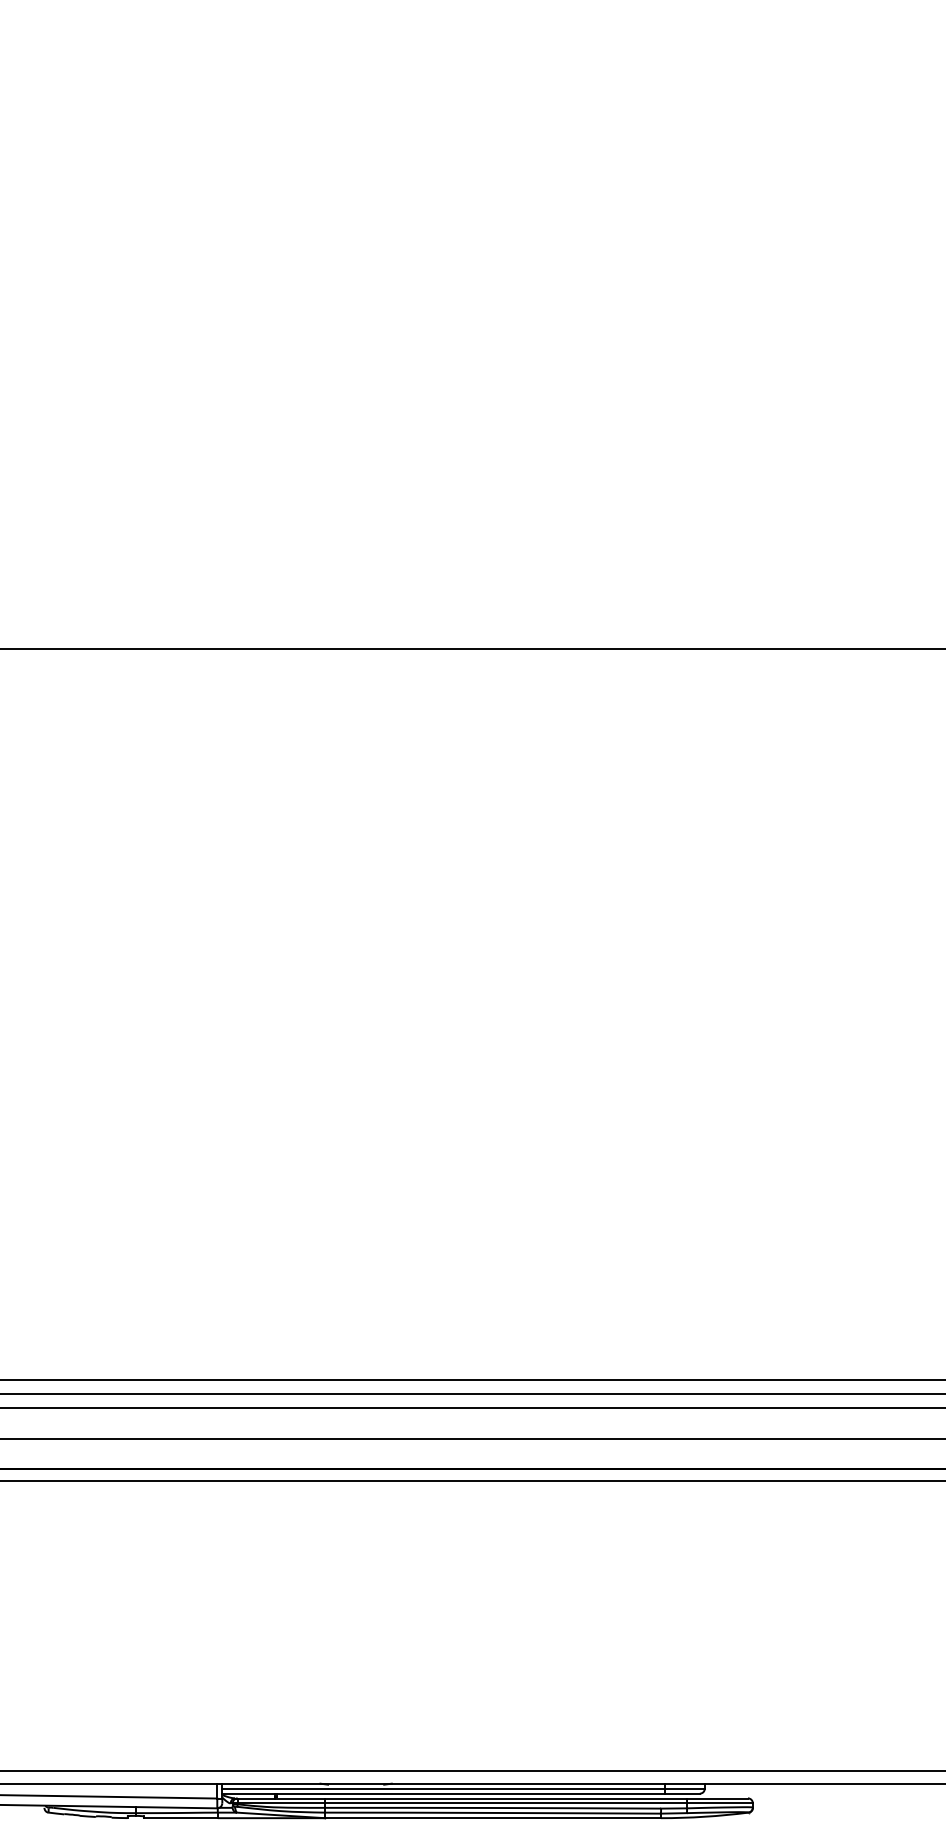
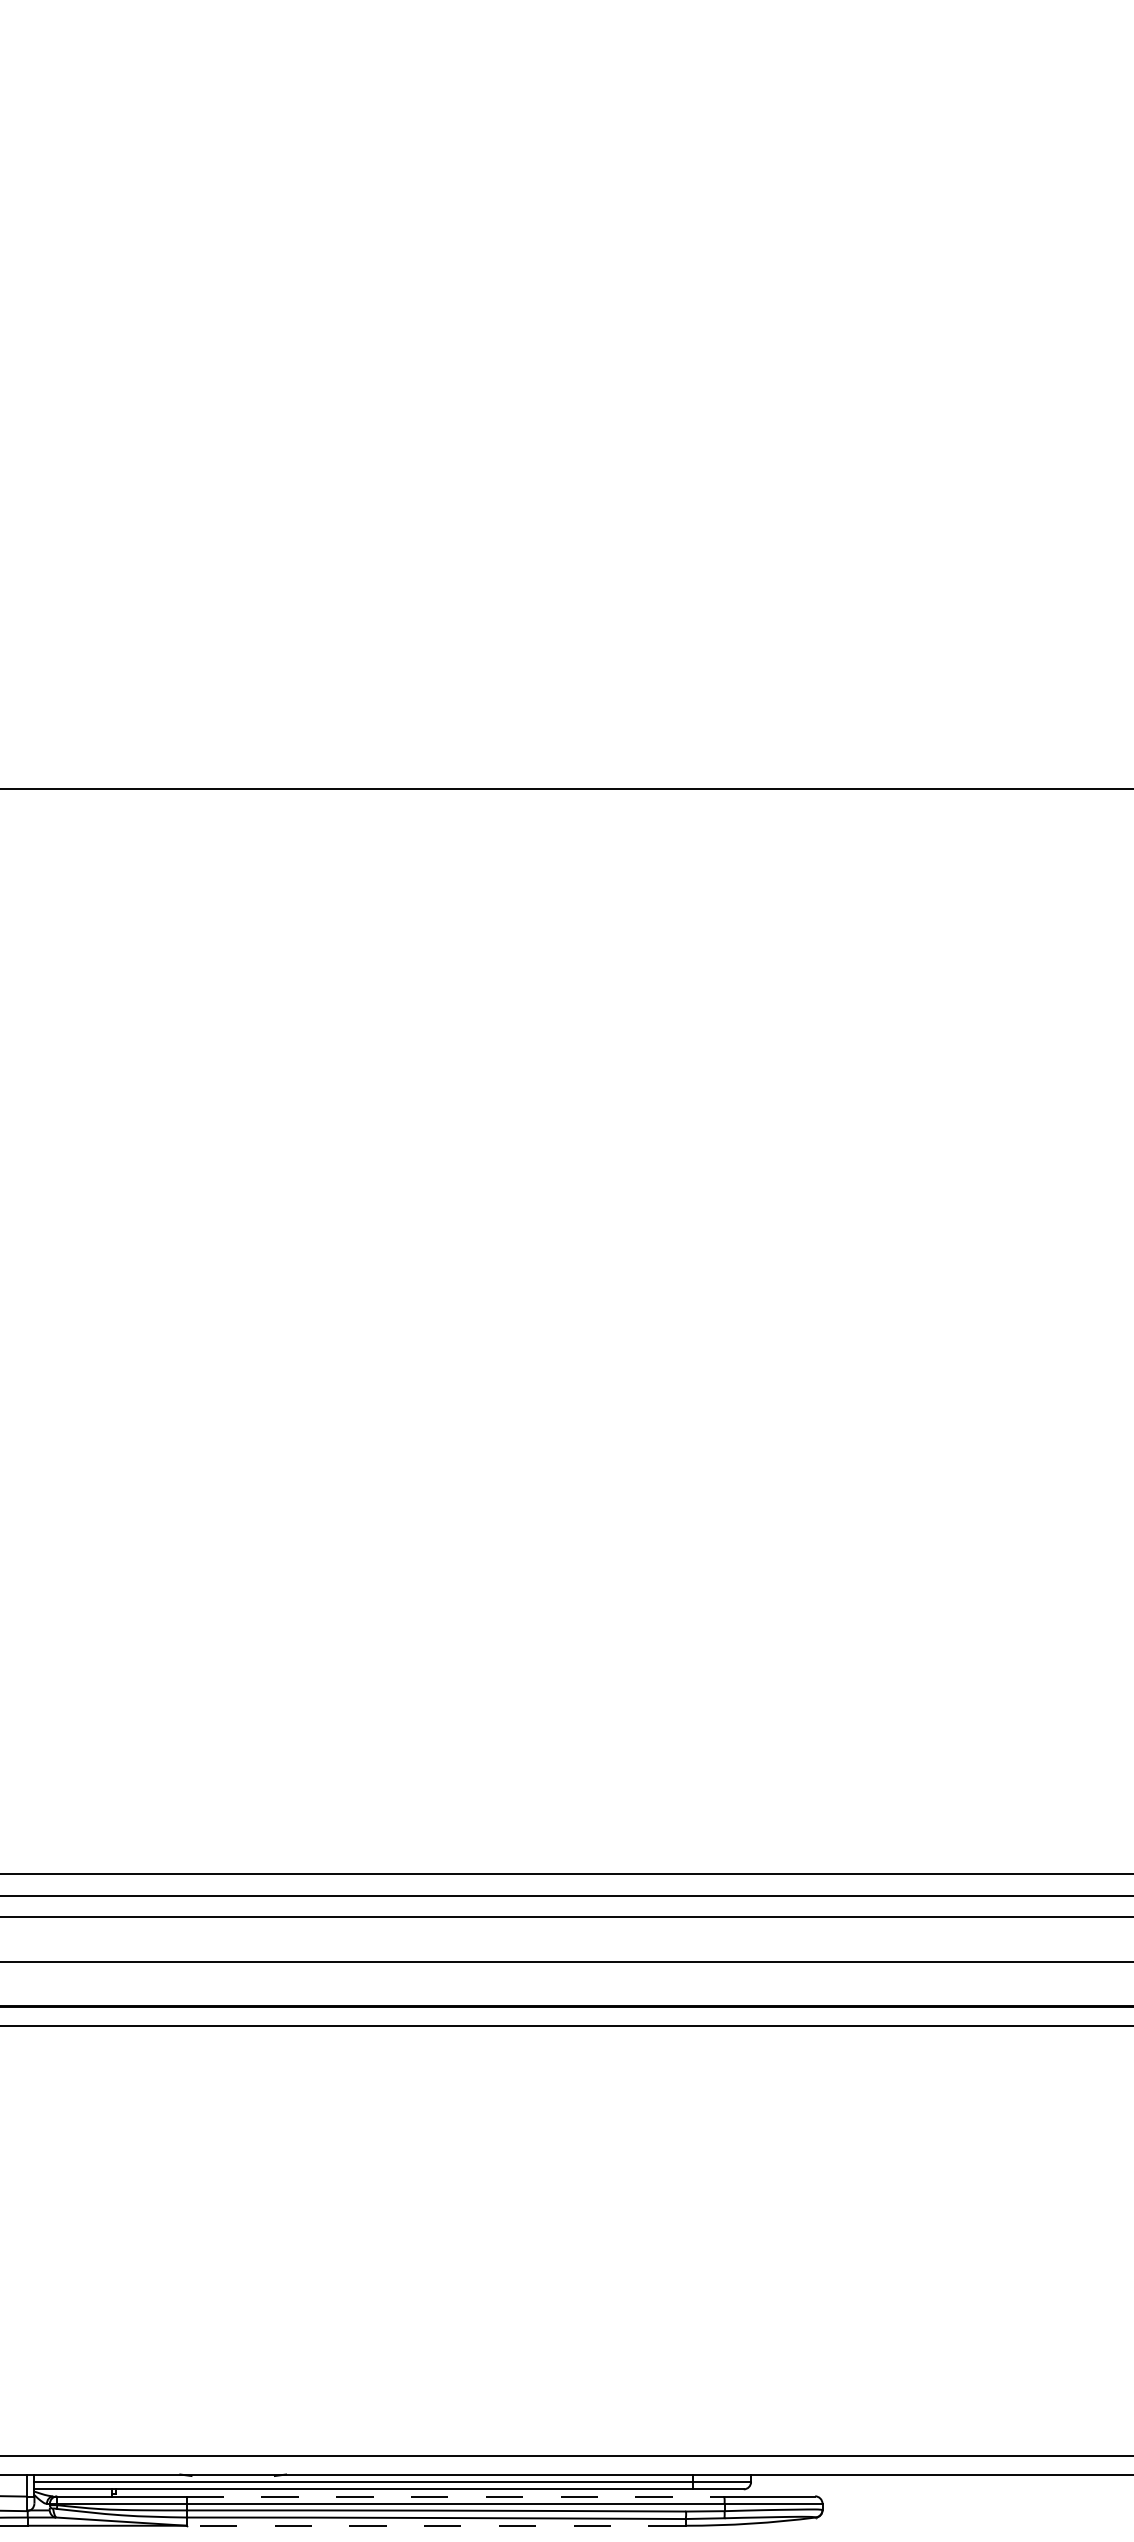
line: (505, 1798) -> (455, 2496), solid -> dashed
line: (492, 1818) -> (435, 2526), solid -> dashed

